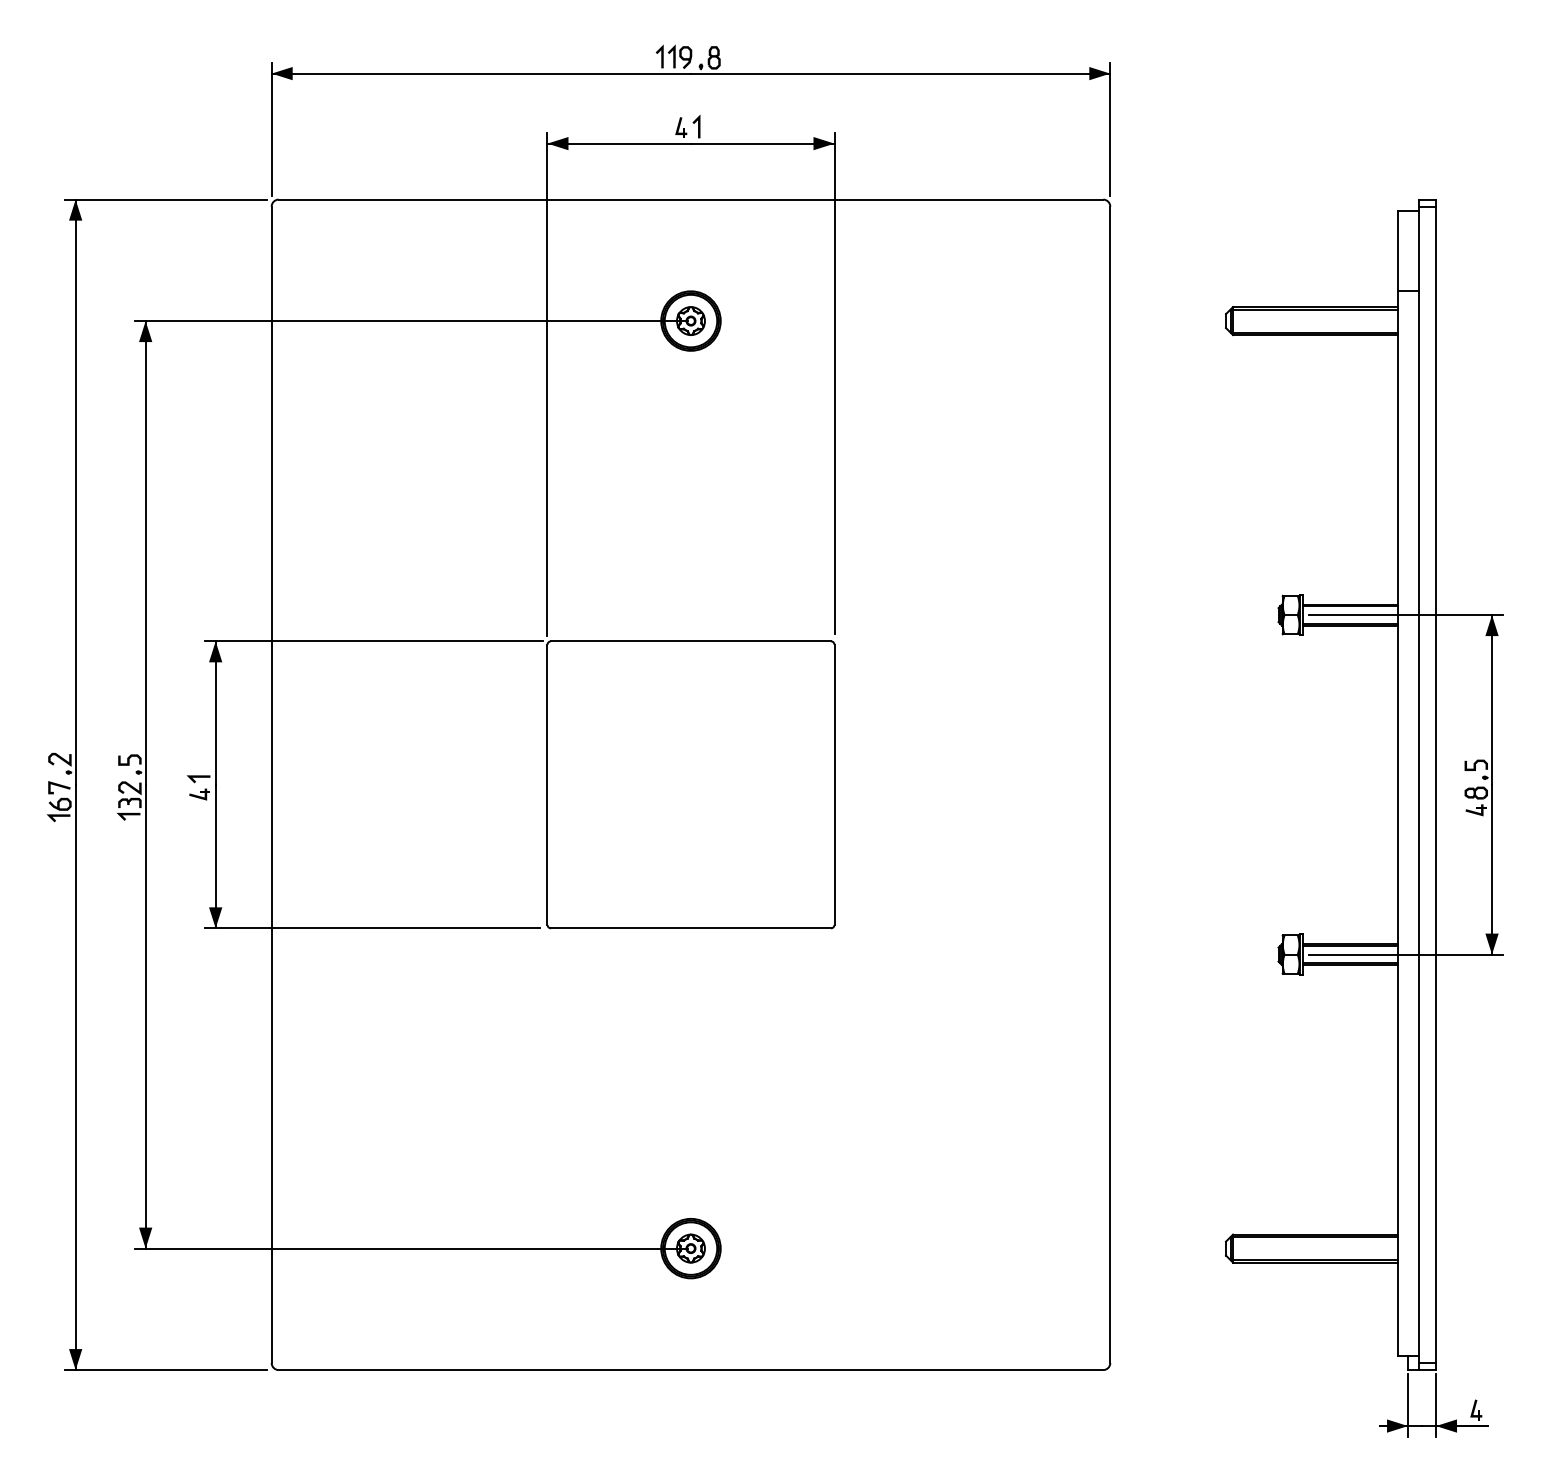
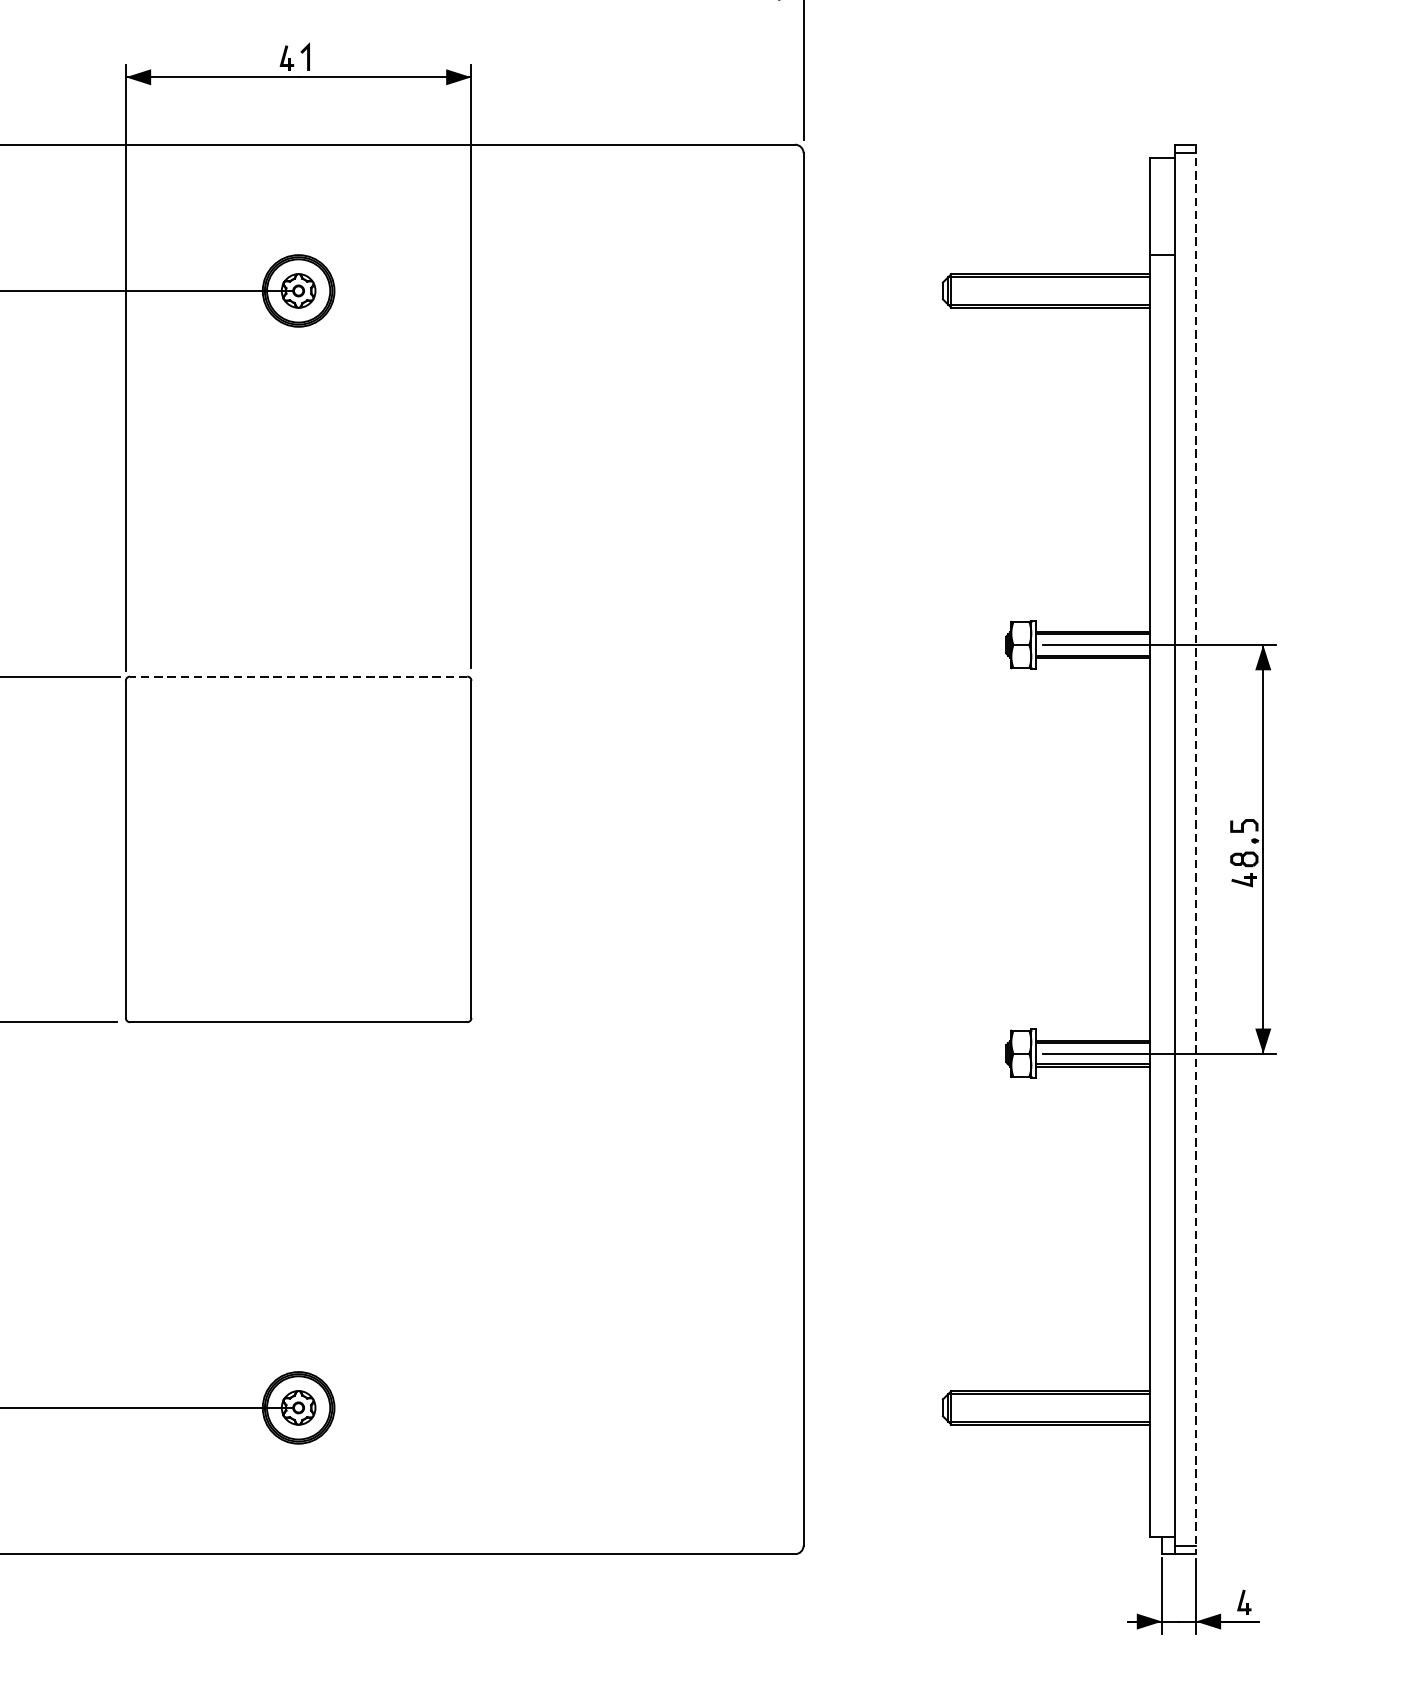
line: (690, 641) -> (298, 676), solid -> dashed
line: (1436, 785) -> (1196, 850), solid -> dashed

